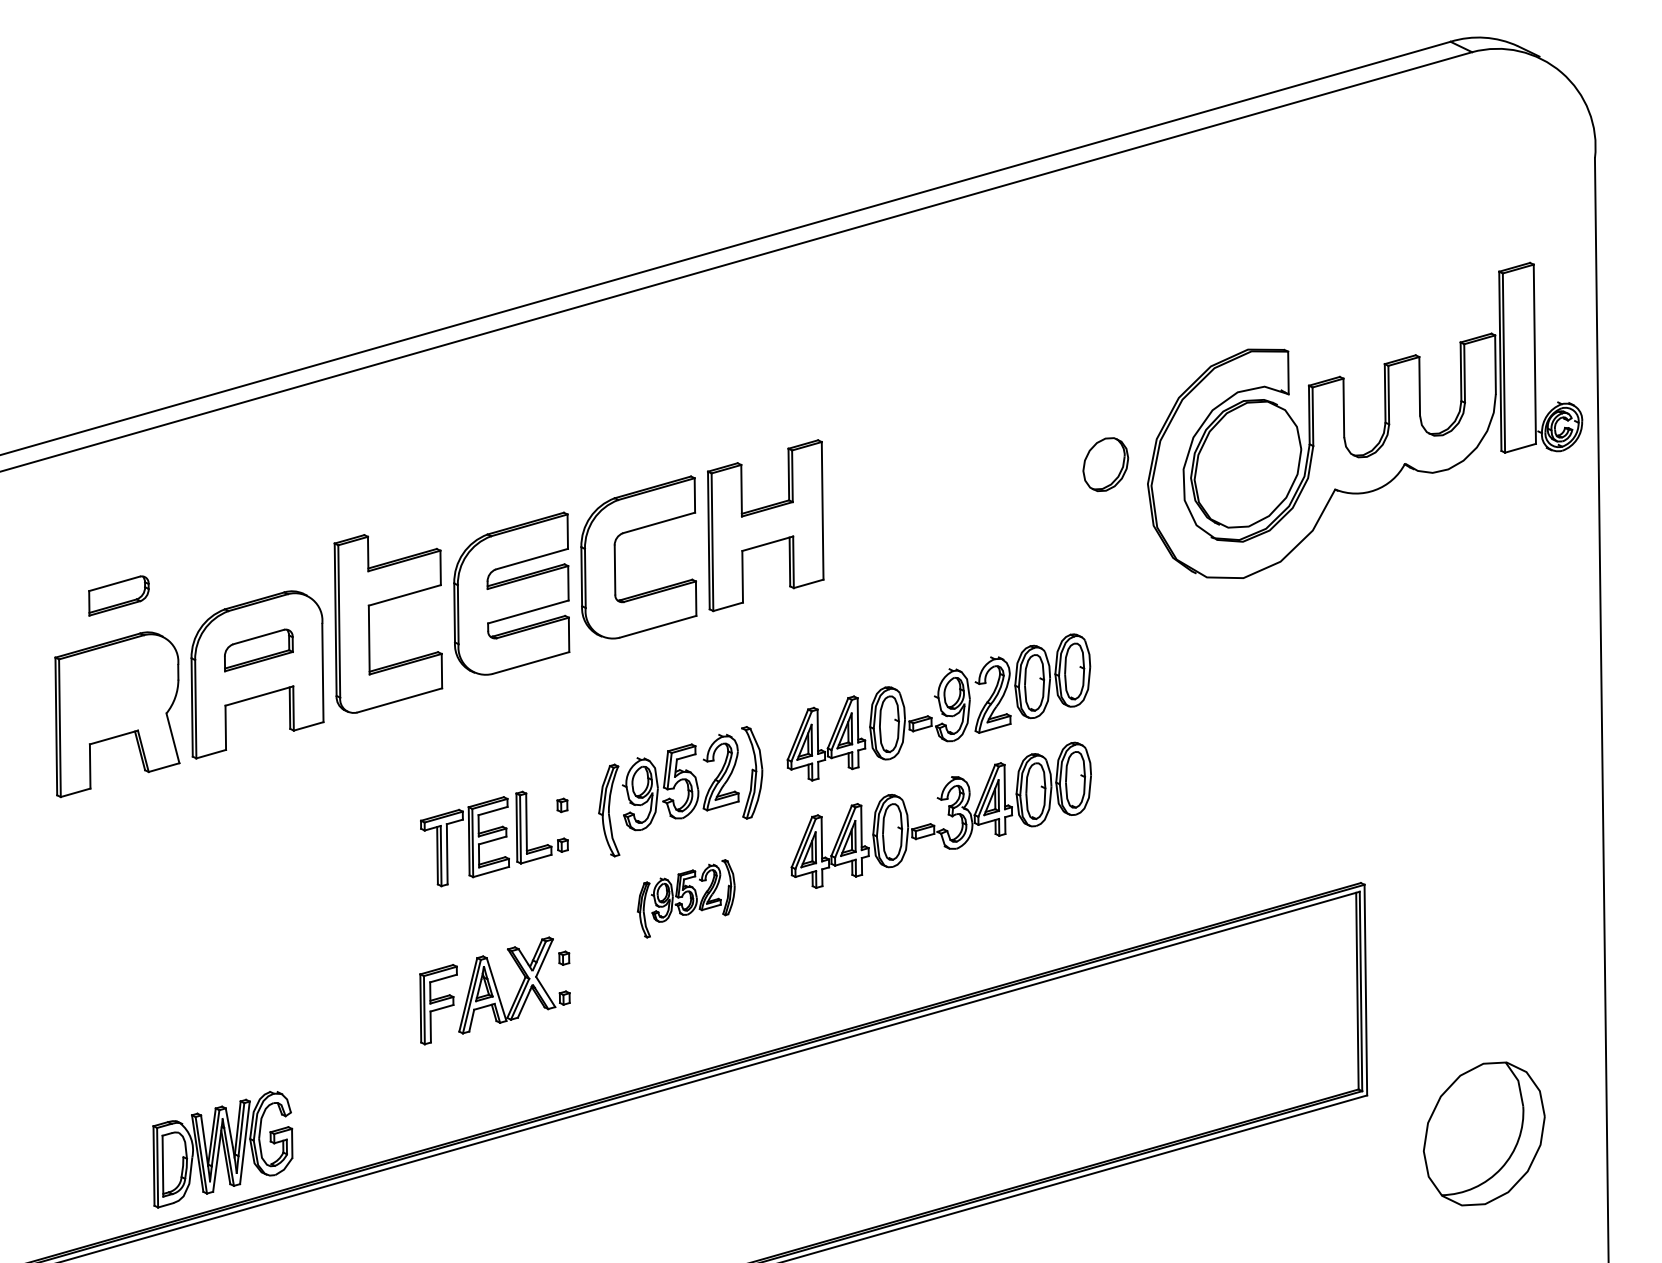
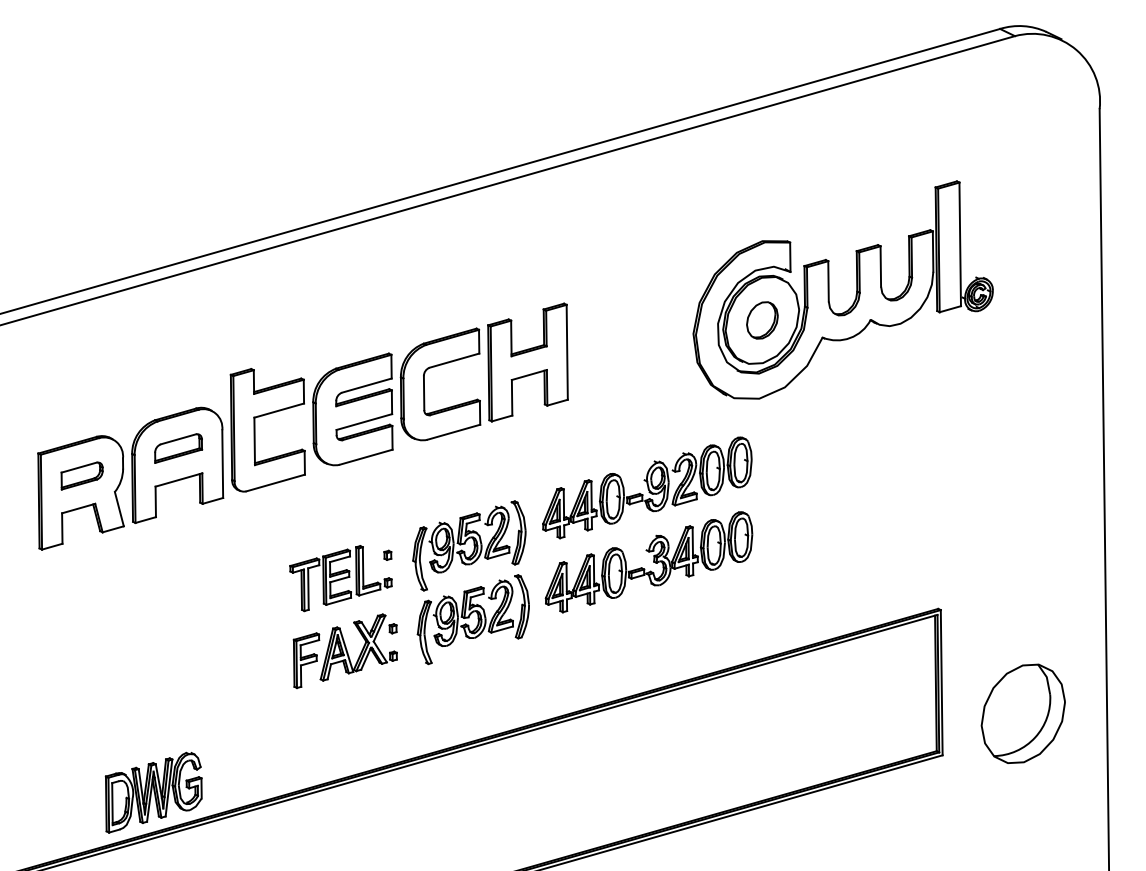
part: (1345, 419) -> (829, 289), moved
part: (118, 595) -> (81, 475), moved
part: (685, 898) -> (472, 619), size x1.67
part: (493, 991) -> (344, 651), moved
part: (1483, 1133) -> (1022, 713), moved

